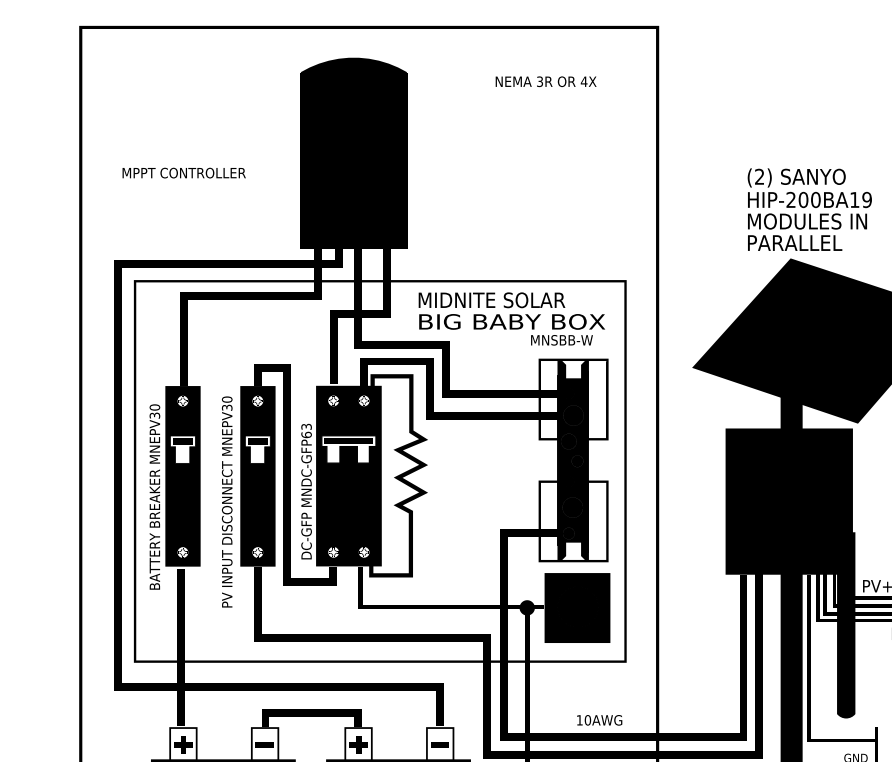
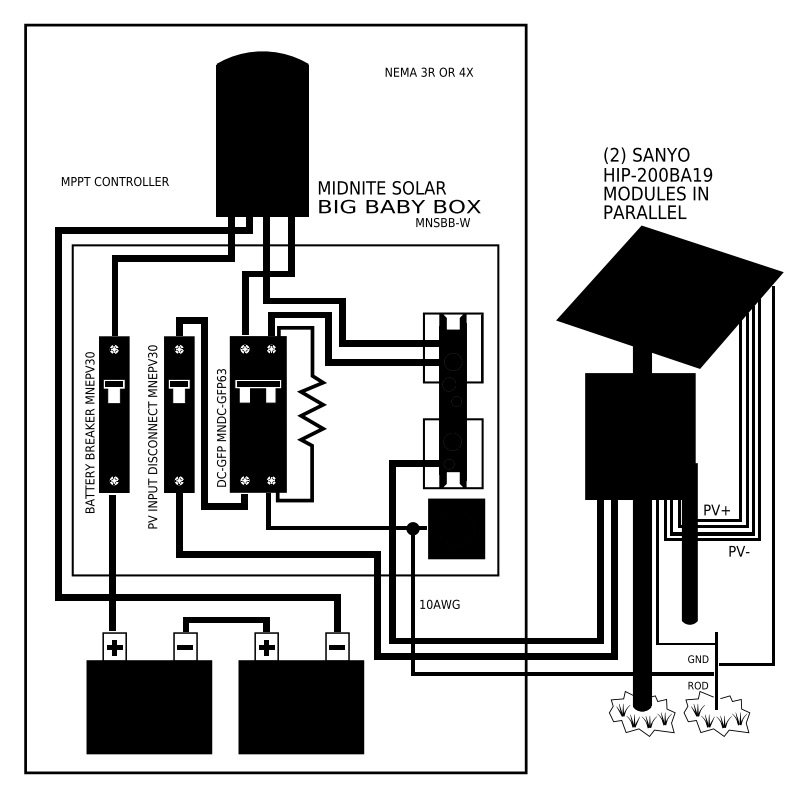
text: (184, 173) -> (115, 181), moved
text: (511, 319) -> (399, 204), moved
text: (599, 719) -> (439, 603), moved

